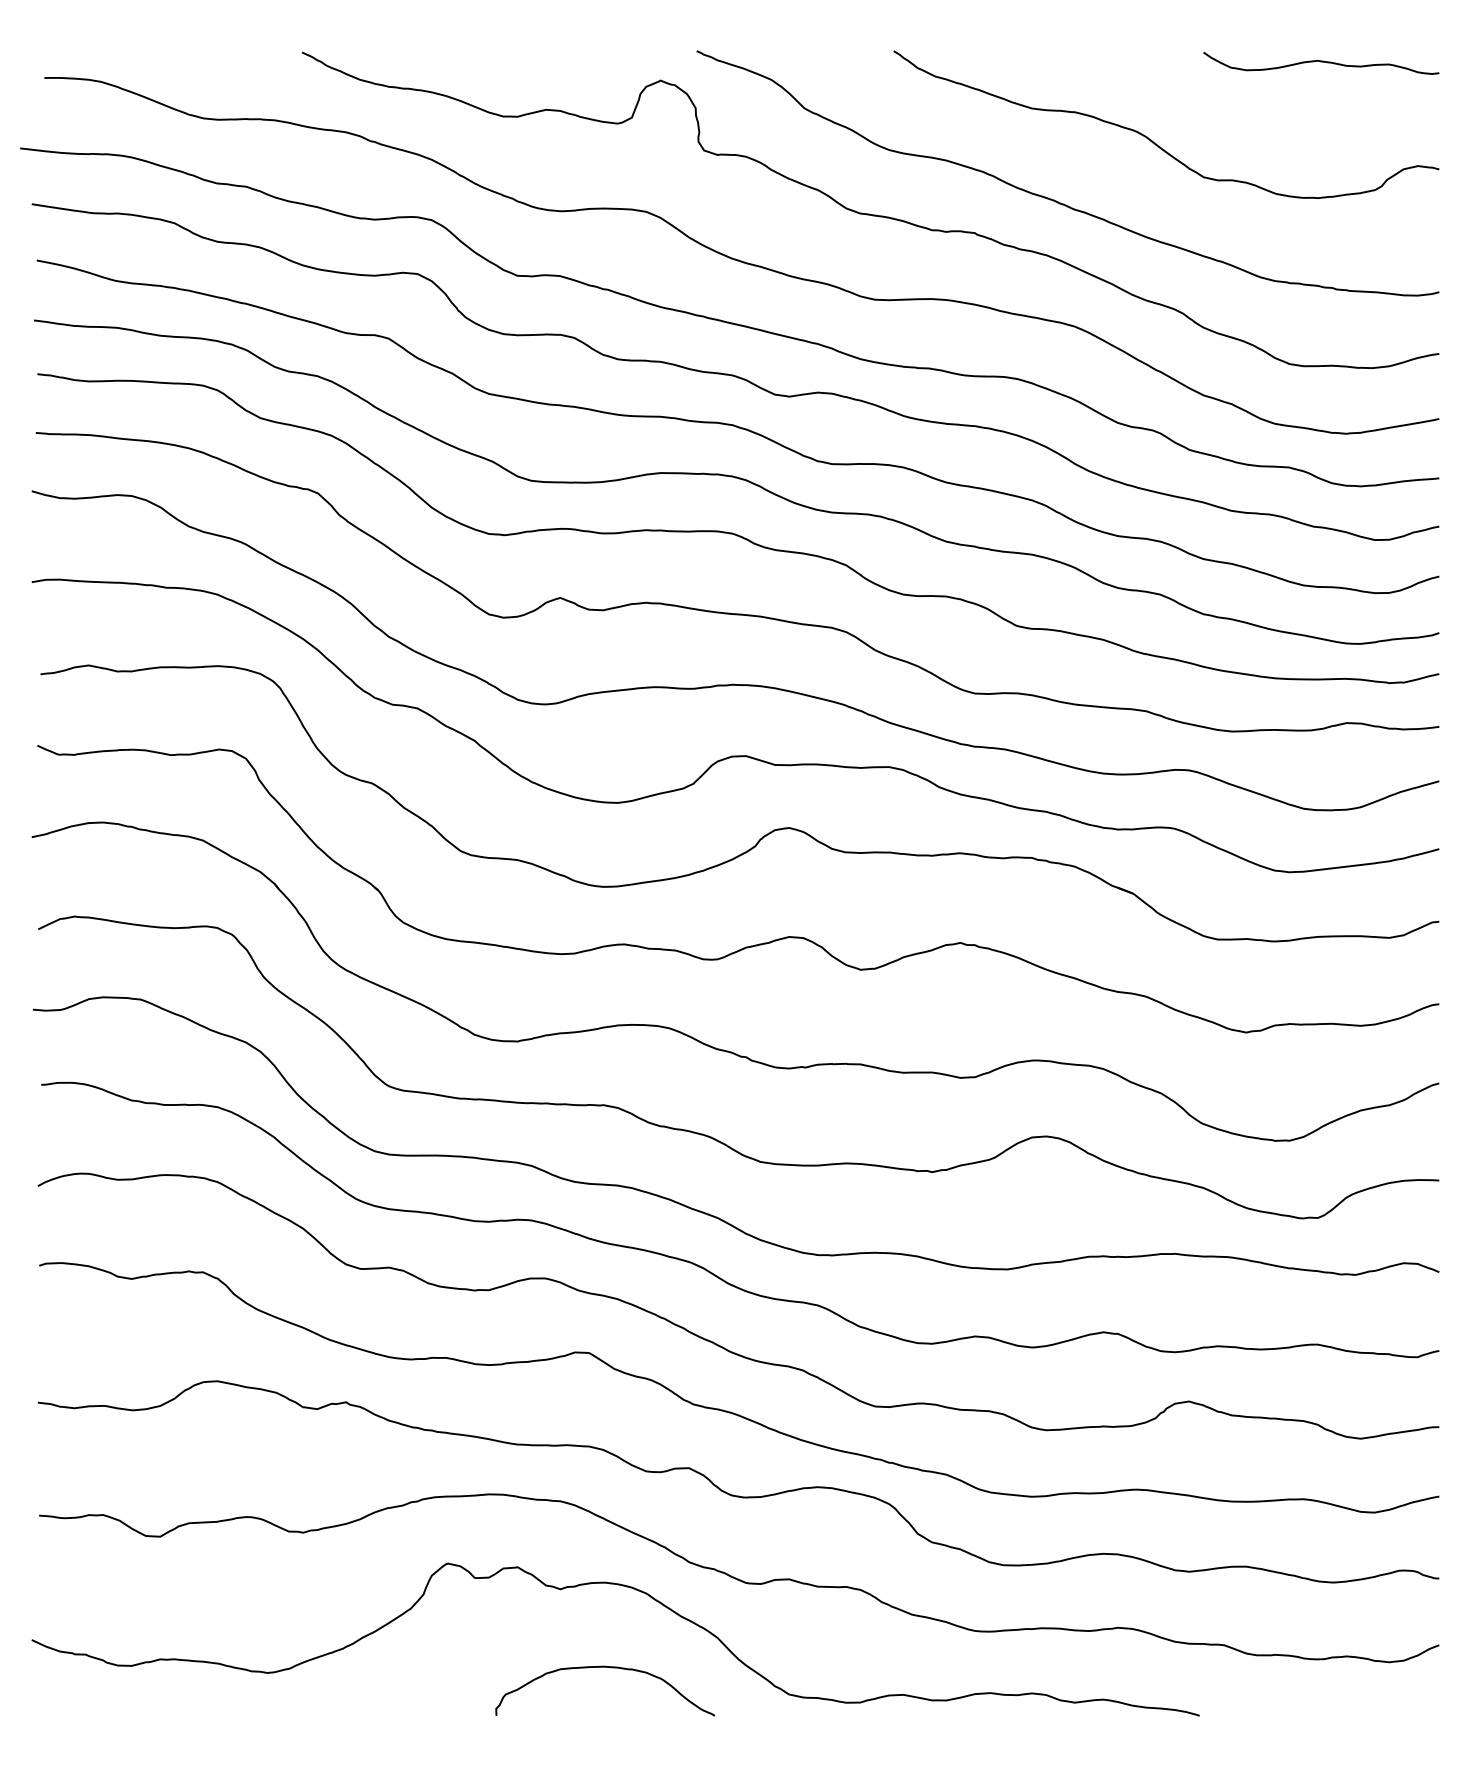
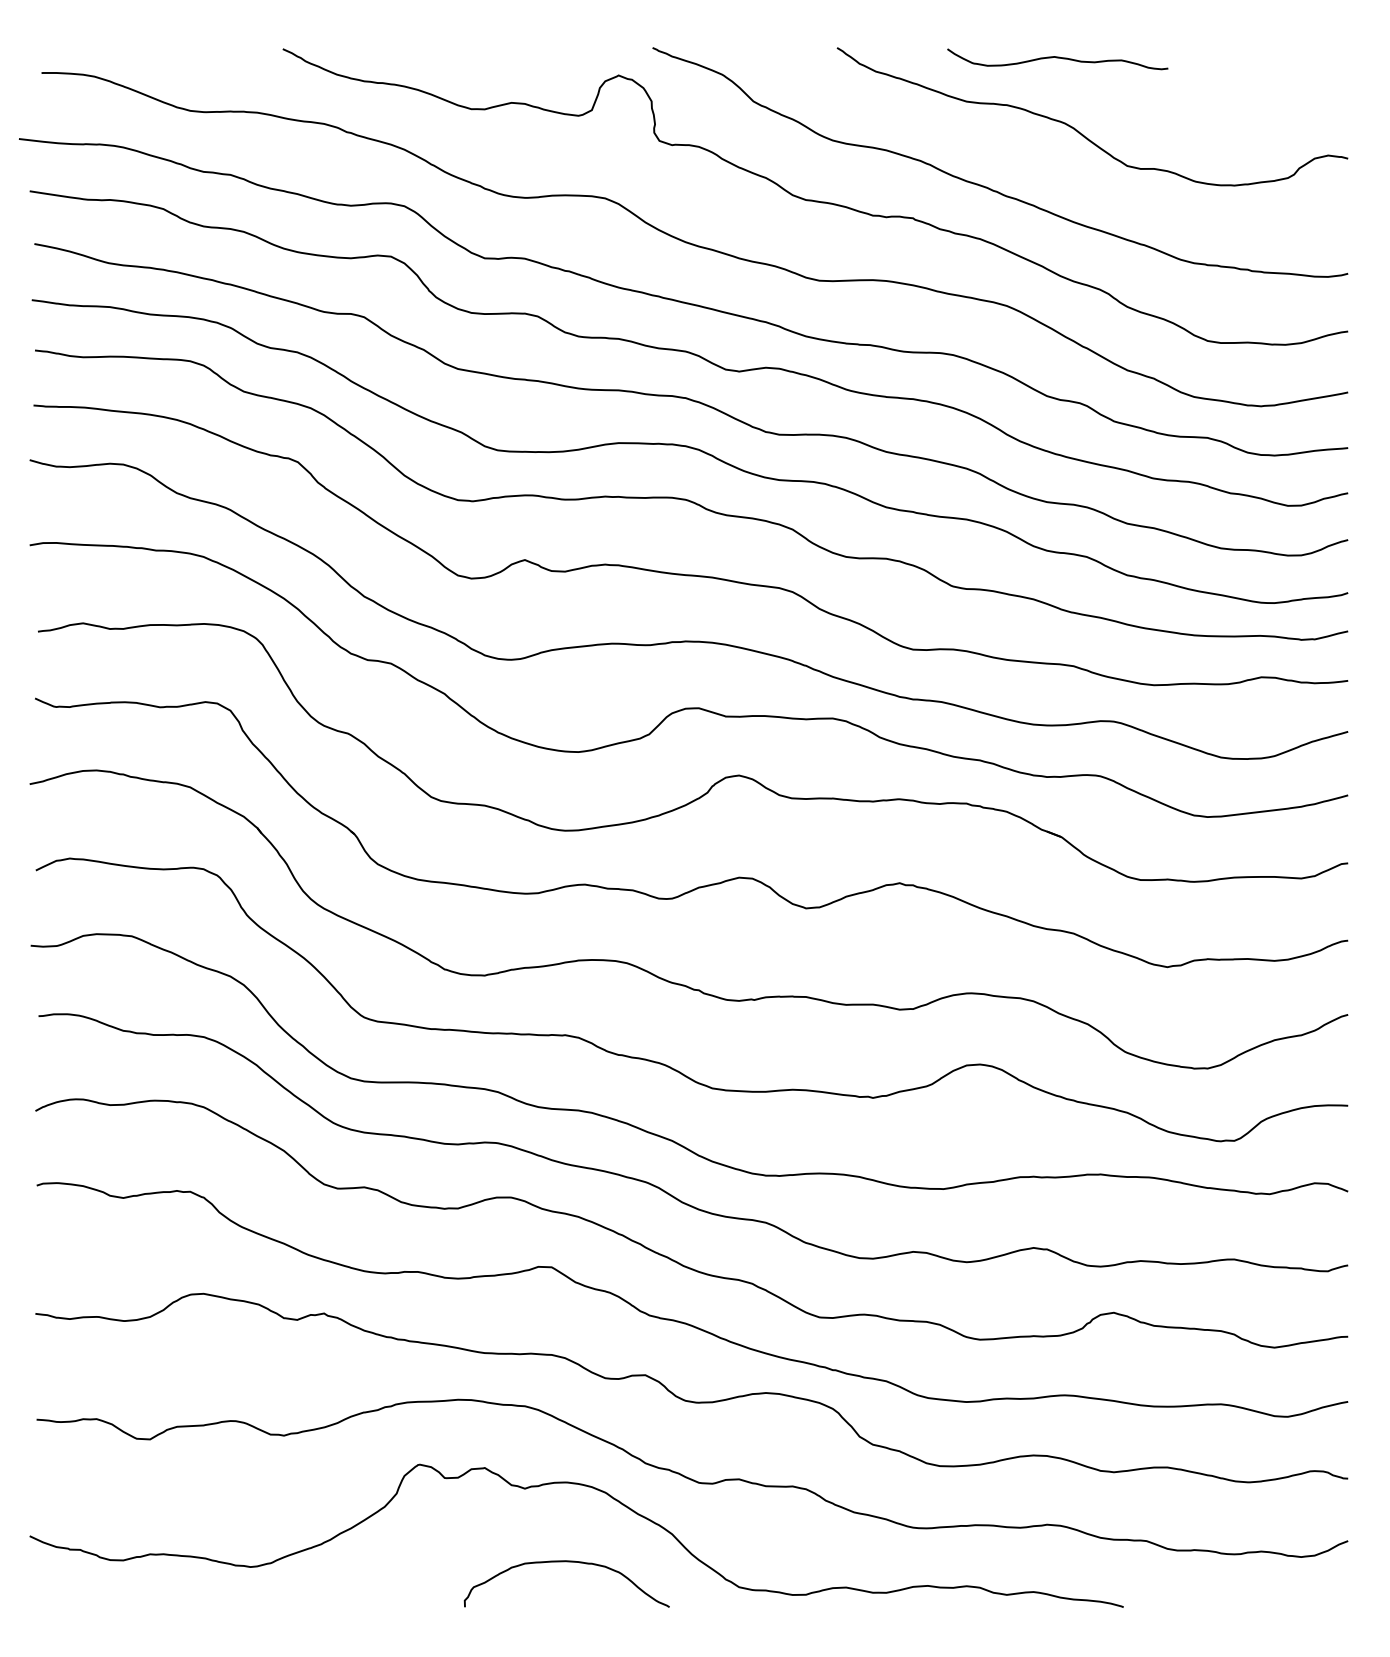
curve: (1321, 62) -> (1057, 58), moved

